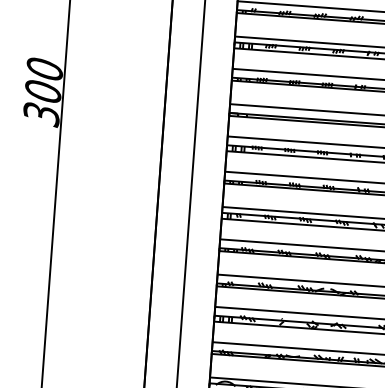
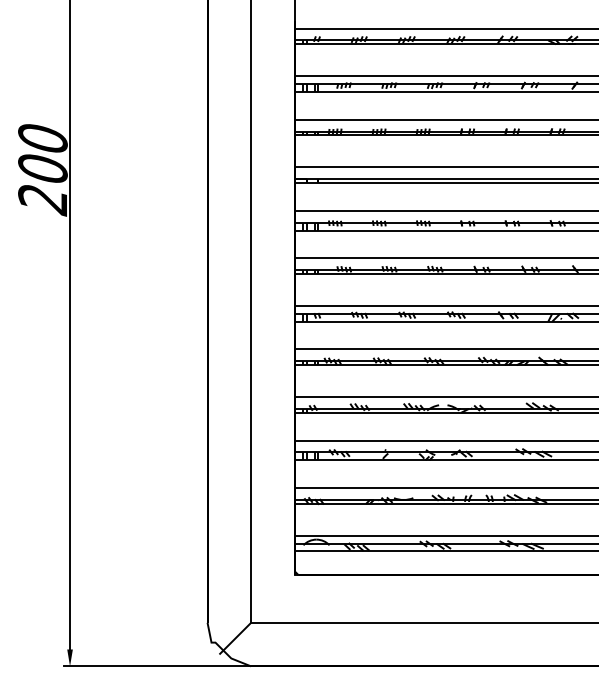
text: (41, 115) -> (42, 200), 300 -> 200

